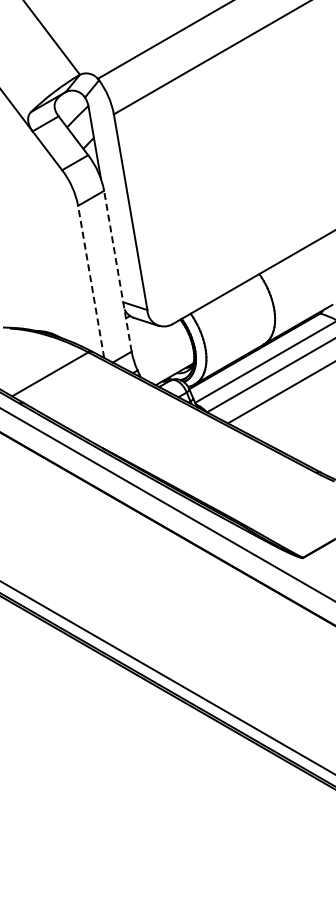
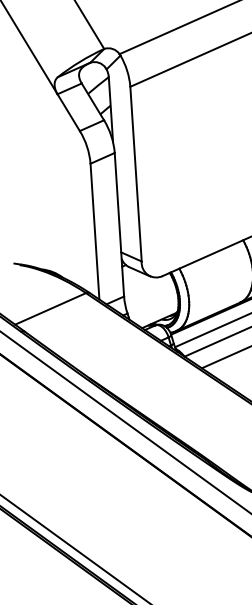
line: (117, 271) -> (119, 224), dashed -> solid
line: (91, 281) -> (95, 231), dashed -> solid

